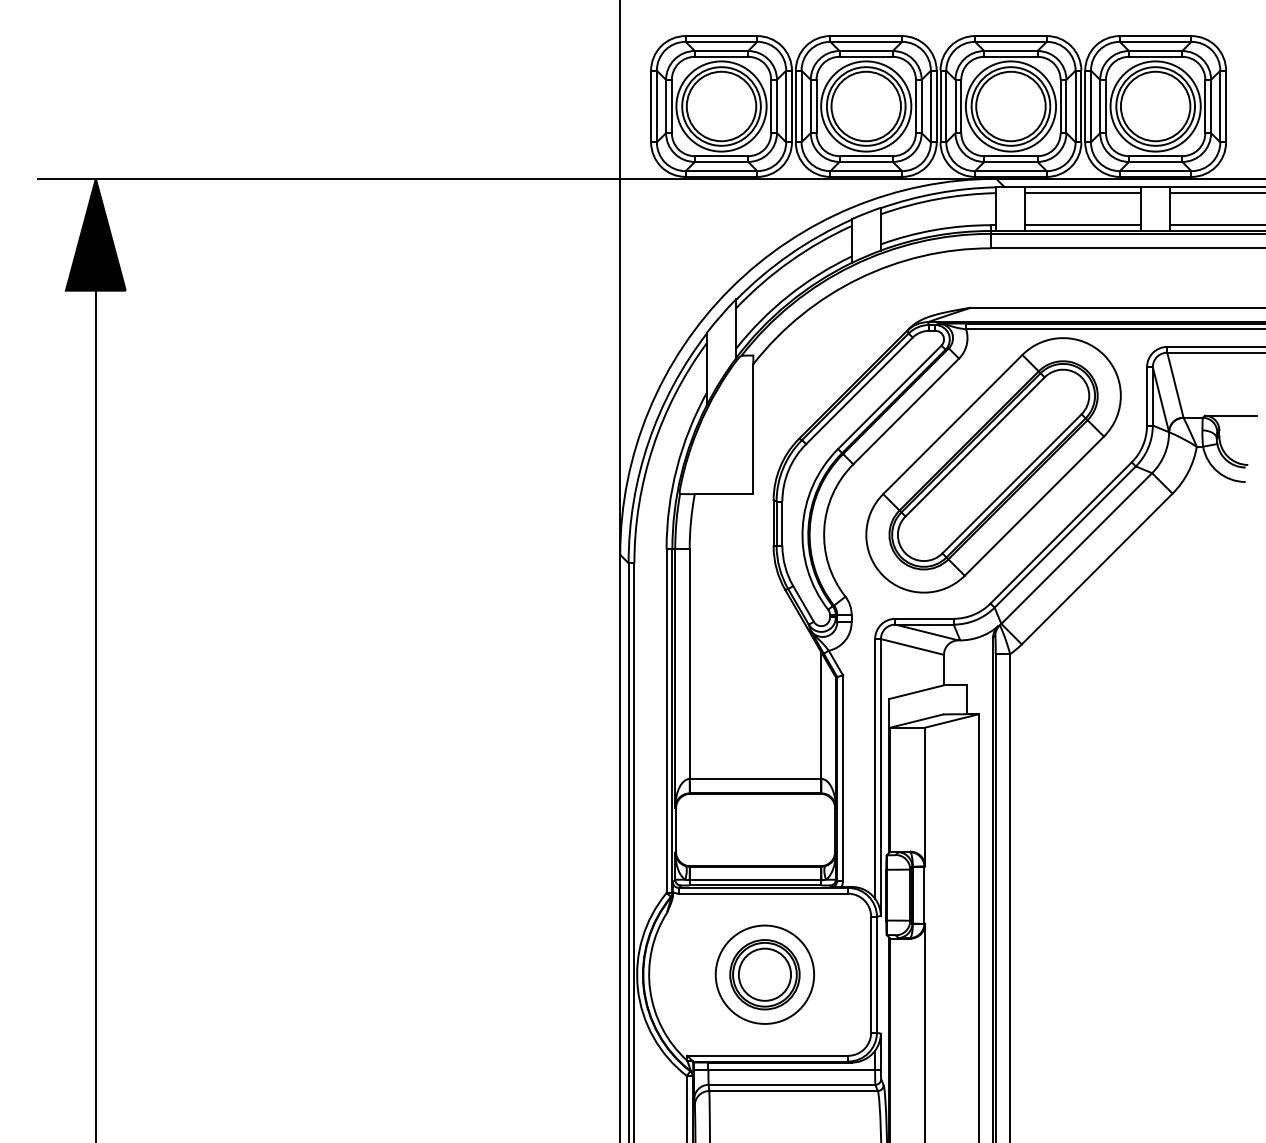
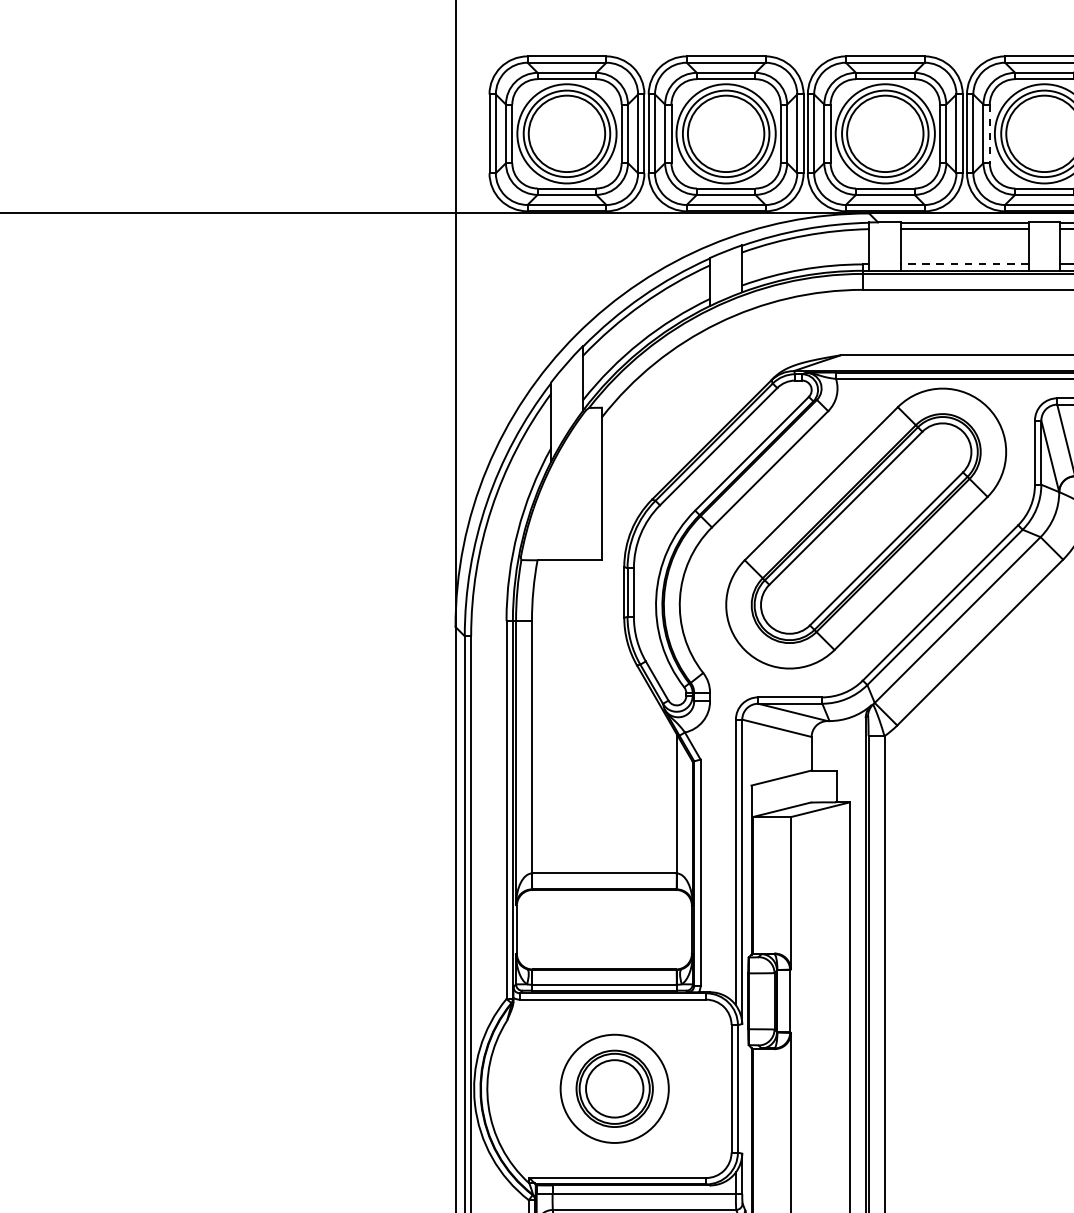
line: (1105, 106) -> (989, 133), solid -> dashed
line: (1083, 225) -> (965, 264), solid -> dashed

